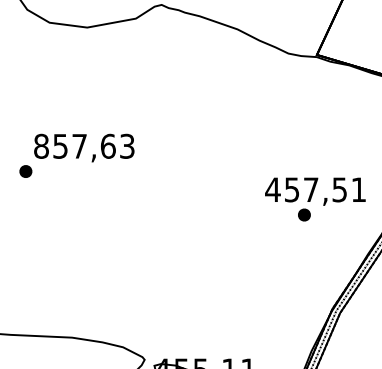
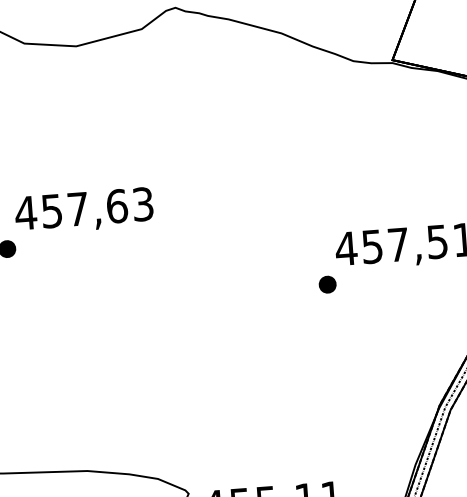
text: (41, 145) -> (25, 211), 857,63 -> 457,63
part: (304, 214) -> (327, 283), moved

